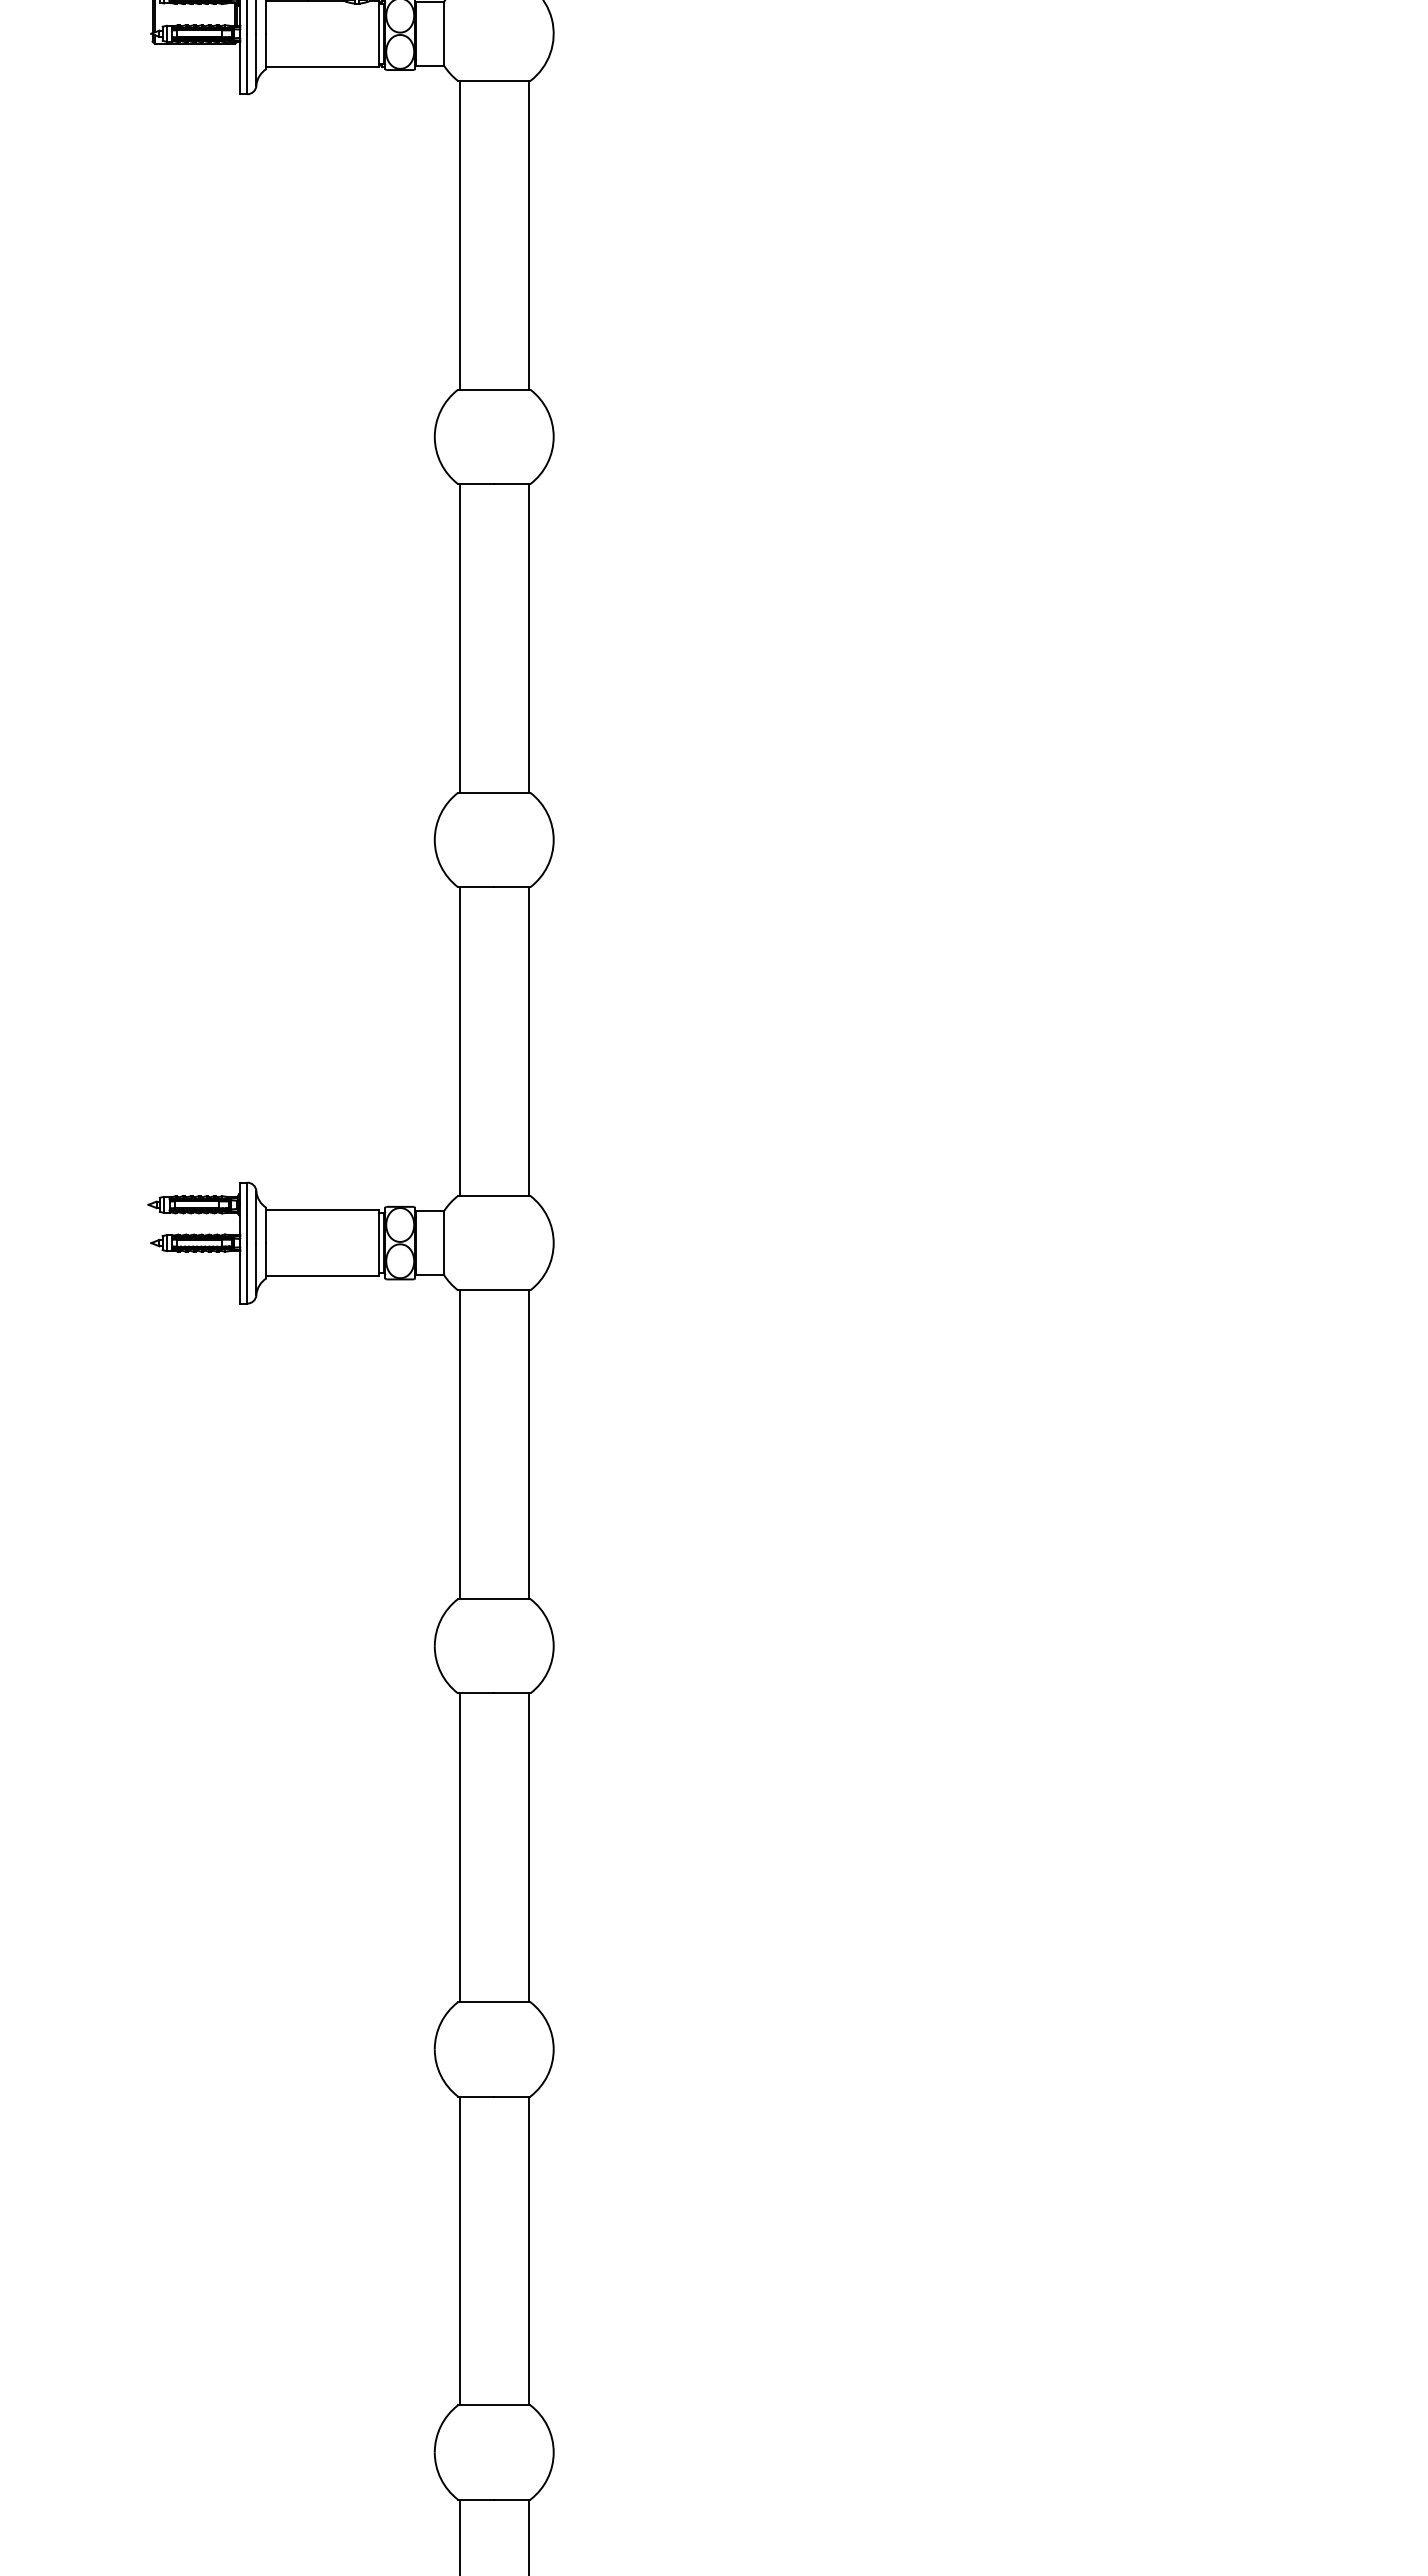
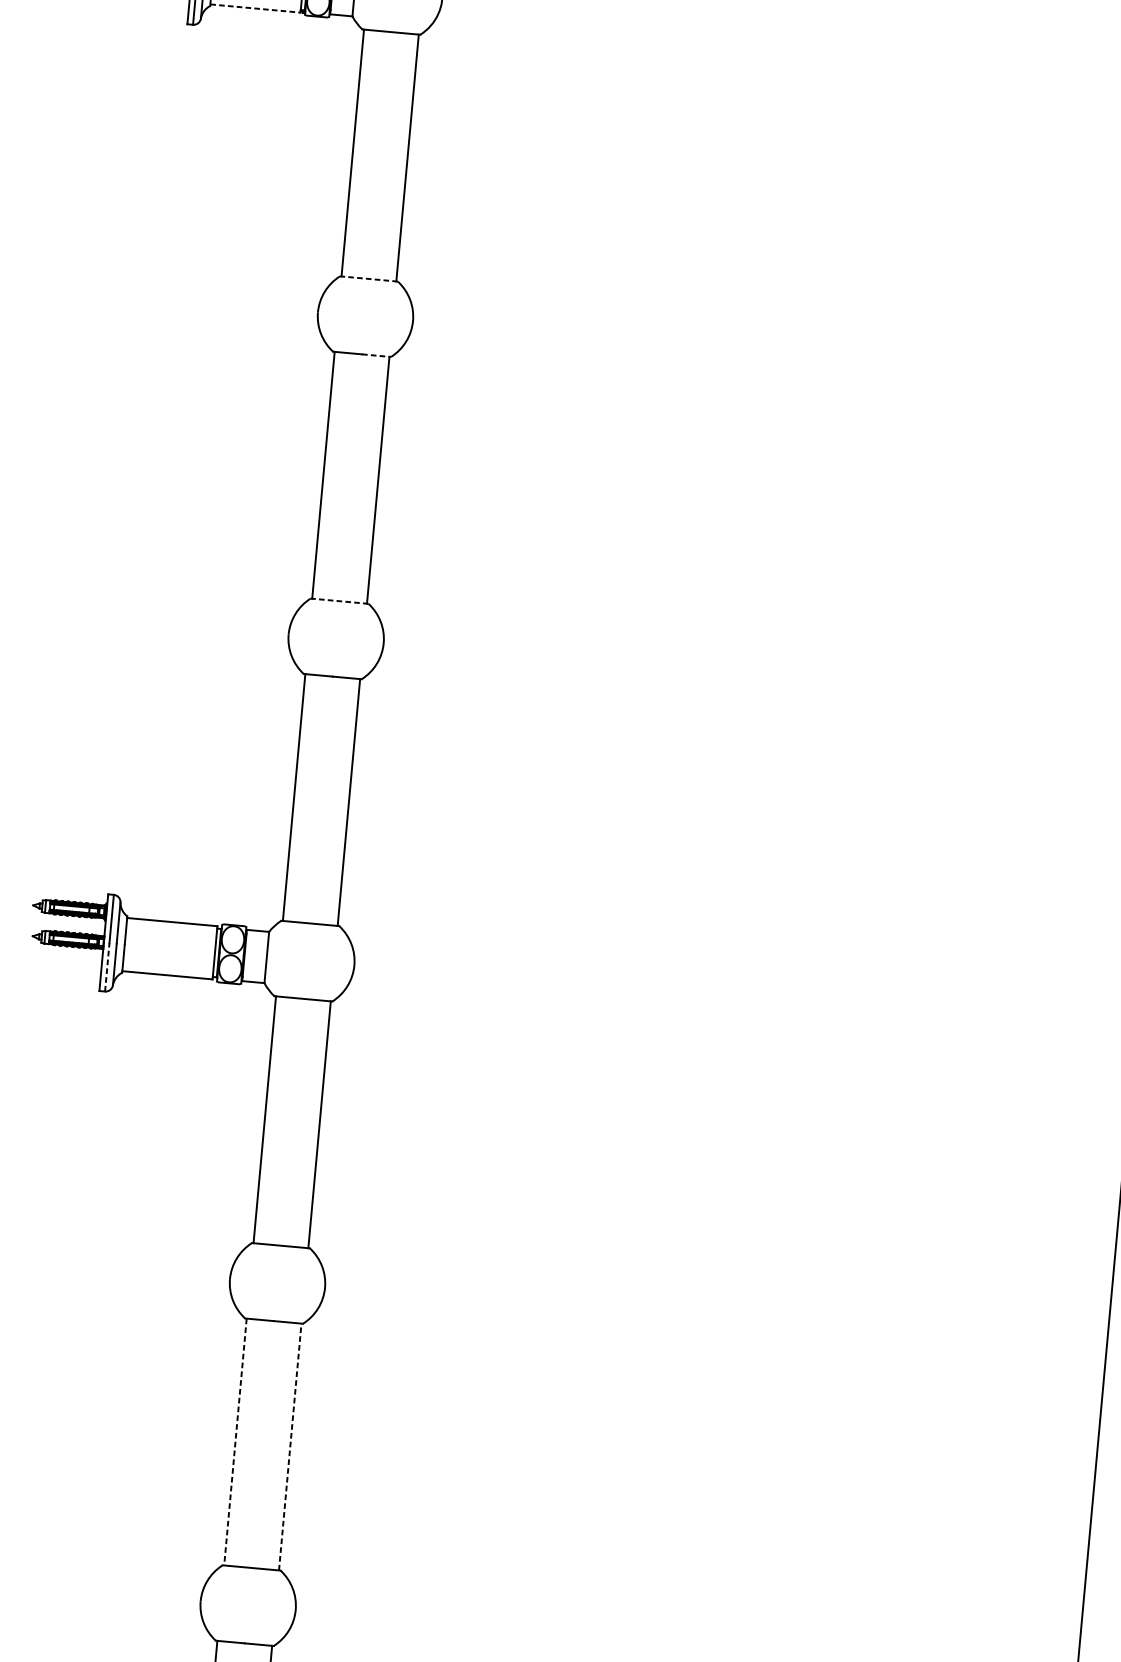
line: (323, 67) -> (255, 8), solid -> dashed
line: (493, 389) -> (368, 278), solid -> dashed
line: (512, 484) -> (376, 356), solid -> dashed
line: (493, 792) -> (339, 600), solid -> dashed
line: (247, 1272) -> (107, 966), solid -> dashed
line: (528, 1847) -> (290, 1446), solid -> dashed
line: (459, 1848) -> (235, 1442), solid -> dashed

